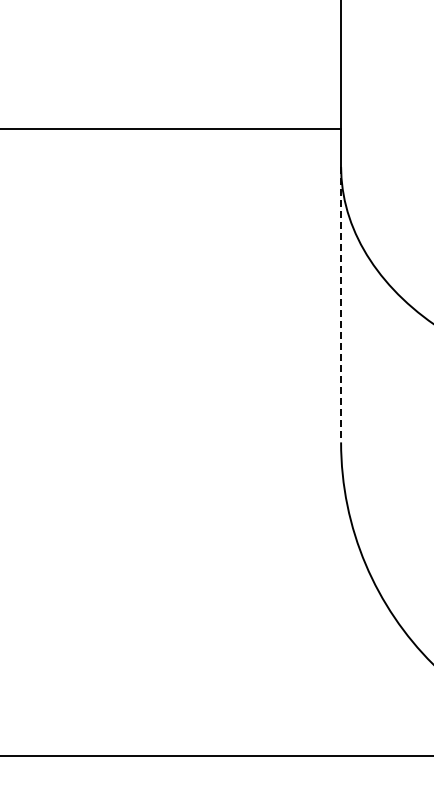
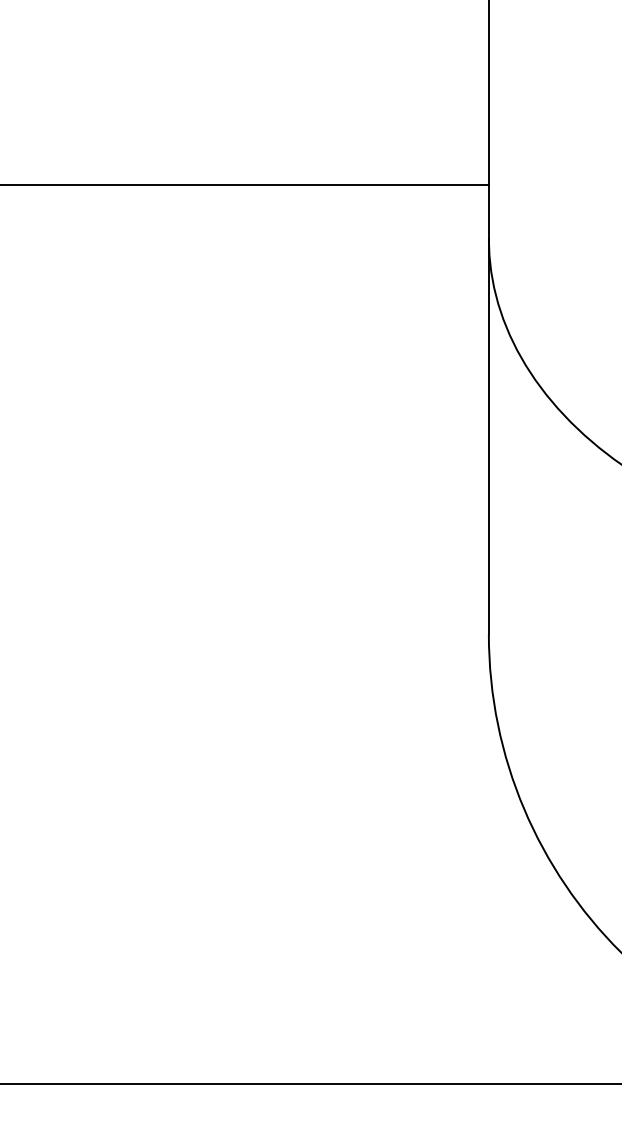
line: (341, 304) -> (489, 436), dashed -> solid

